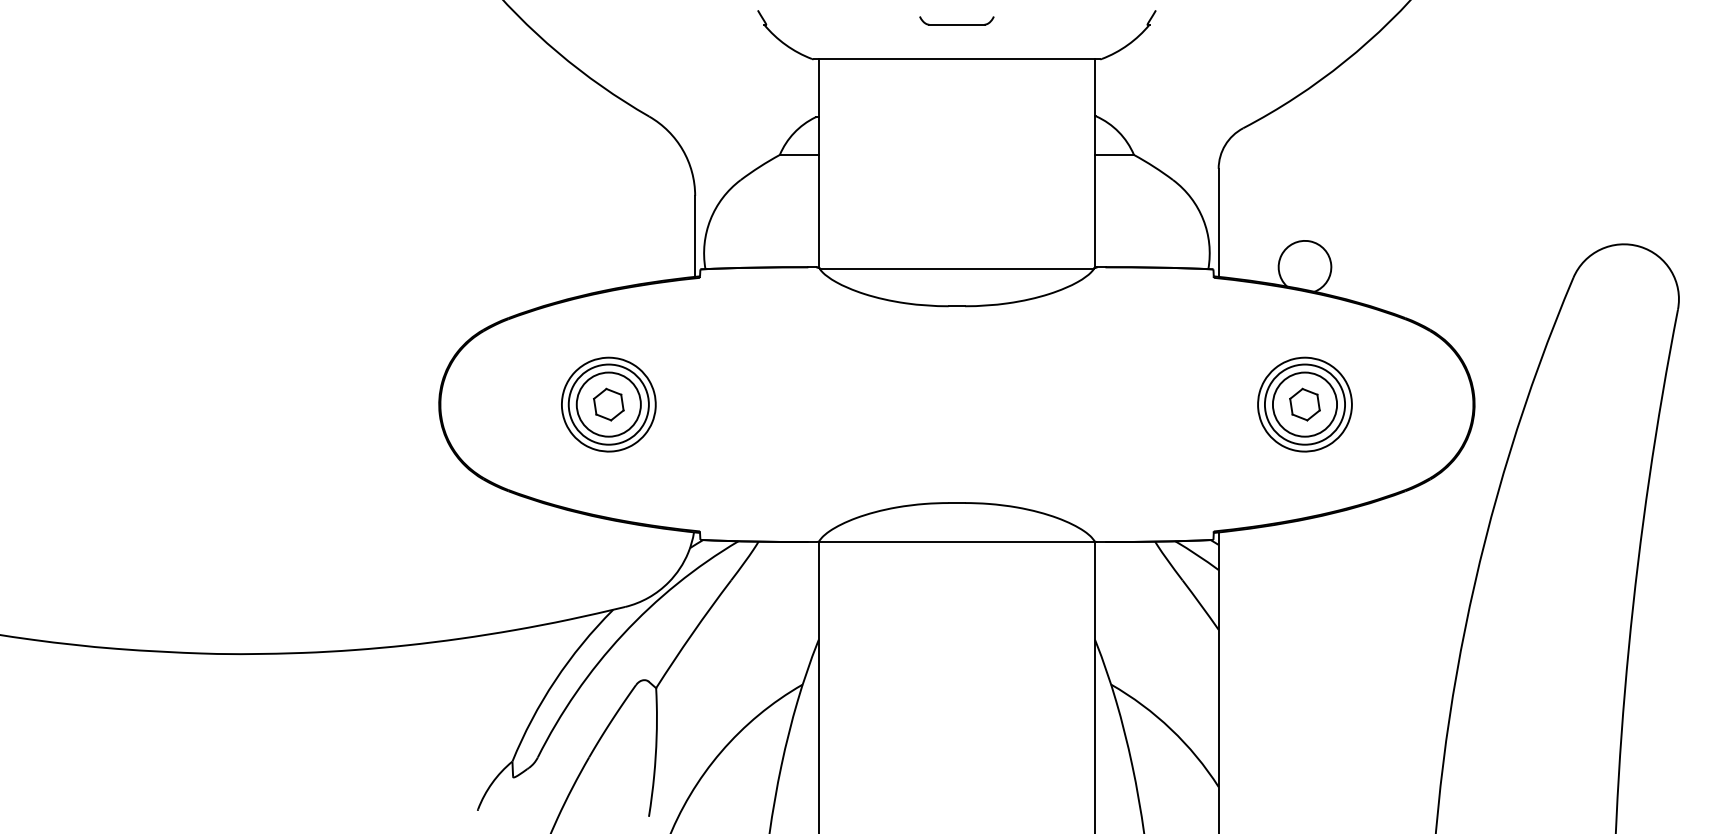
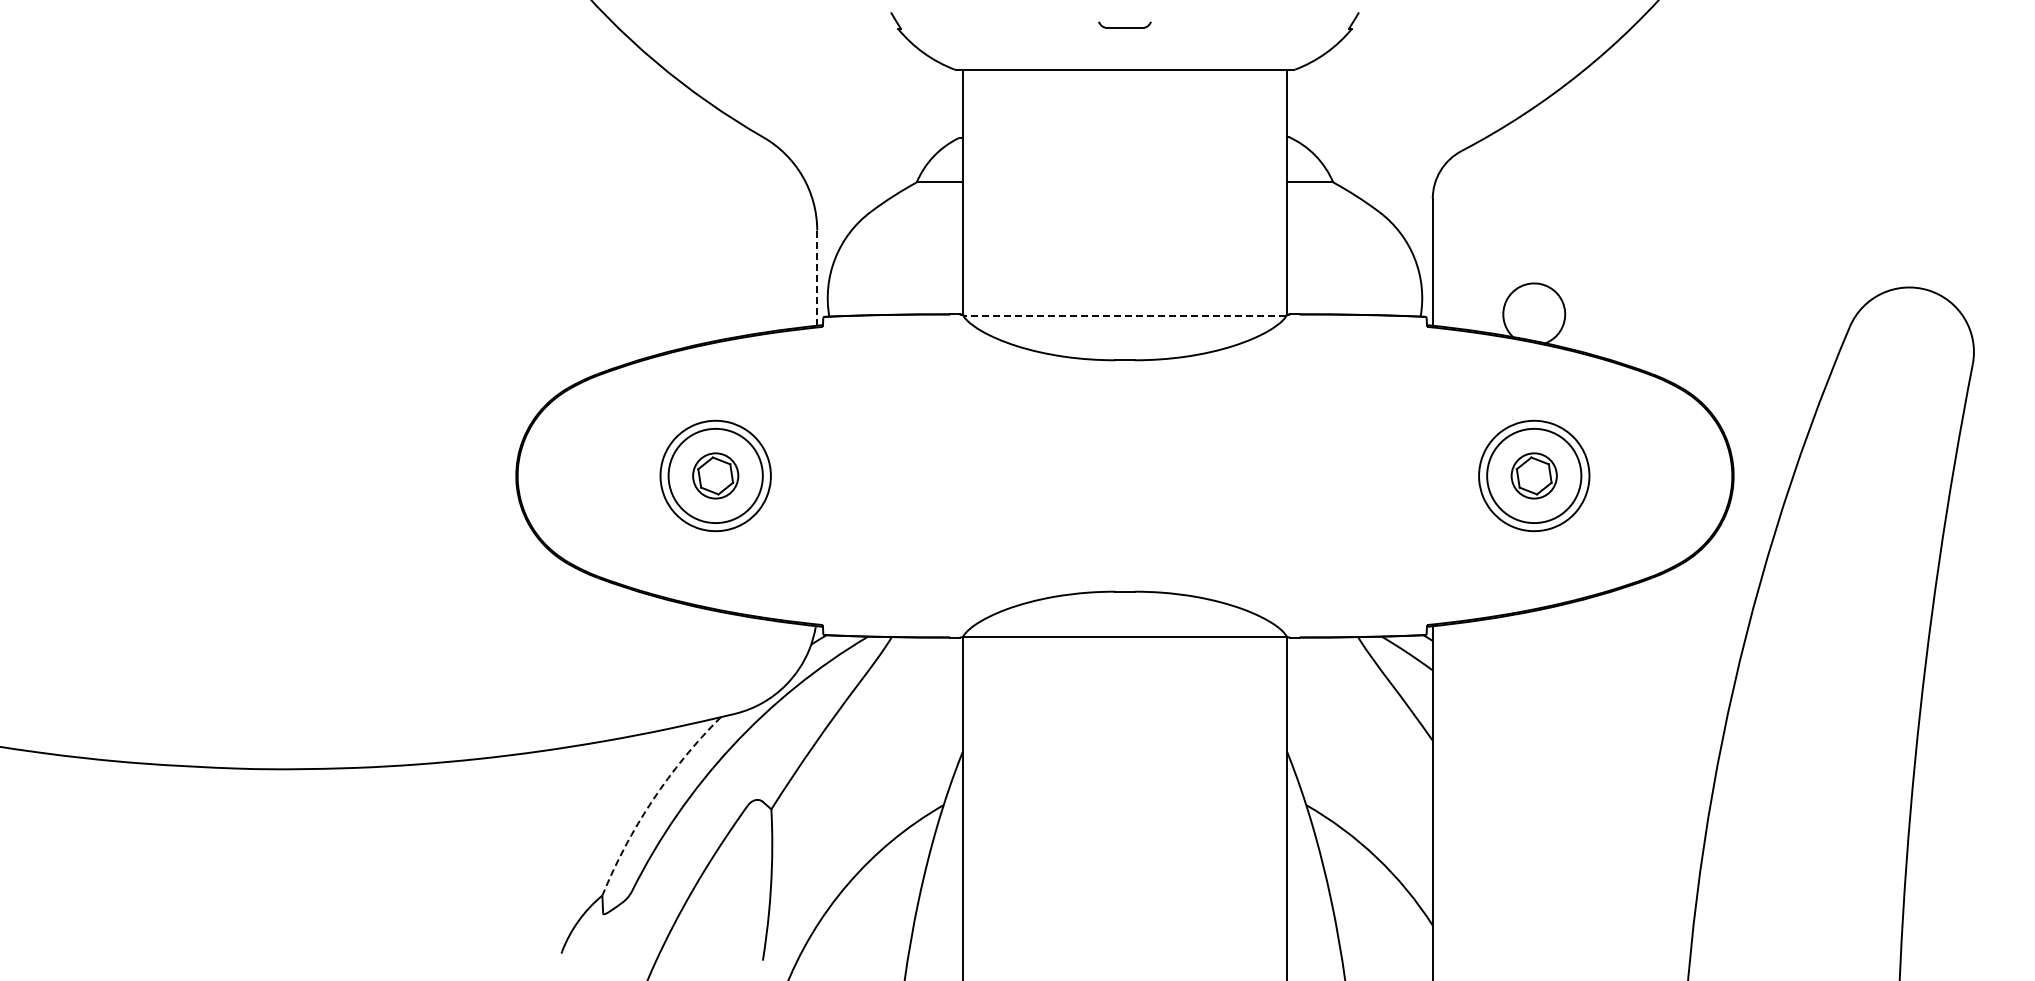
part: (956, 20) -> (1124, 24), size x0.6
line: (695, 236) -> (817, 278), solid -> dashed
line: (956, 268) -> (1124, 315), solid -> dashed
circle: (608, 404) -> (715, 475), size x0.6
circle: (1304, 404) -> (1533, 475), size x0.6
arc: (555, 680) -> (652, 800), solid -> dashed

